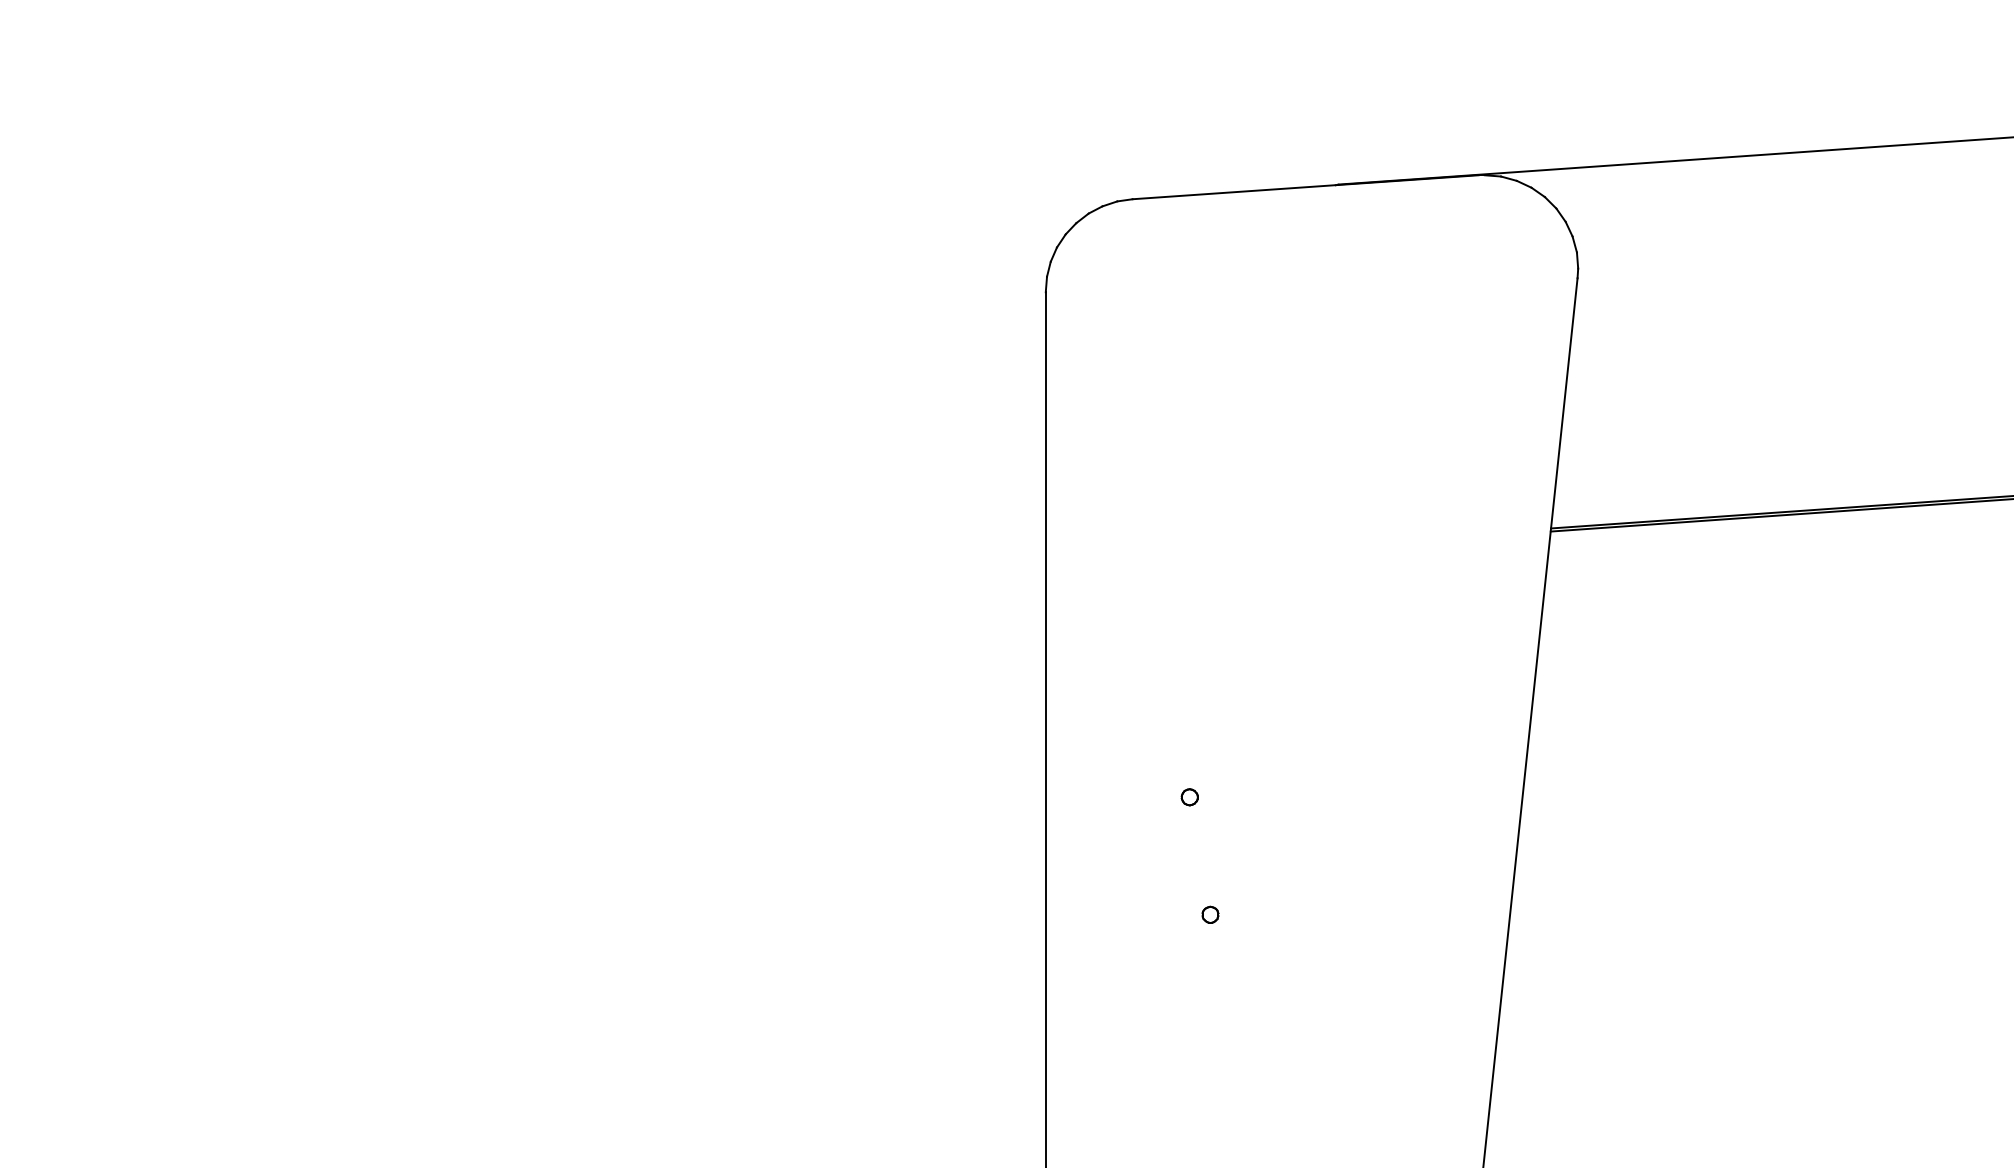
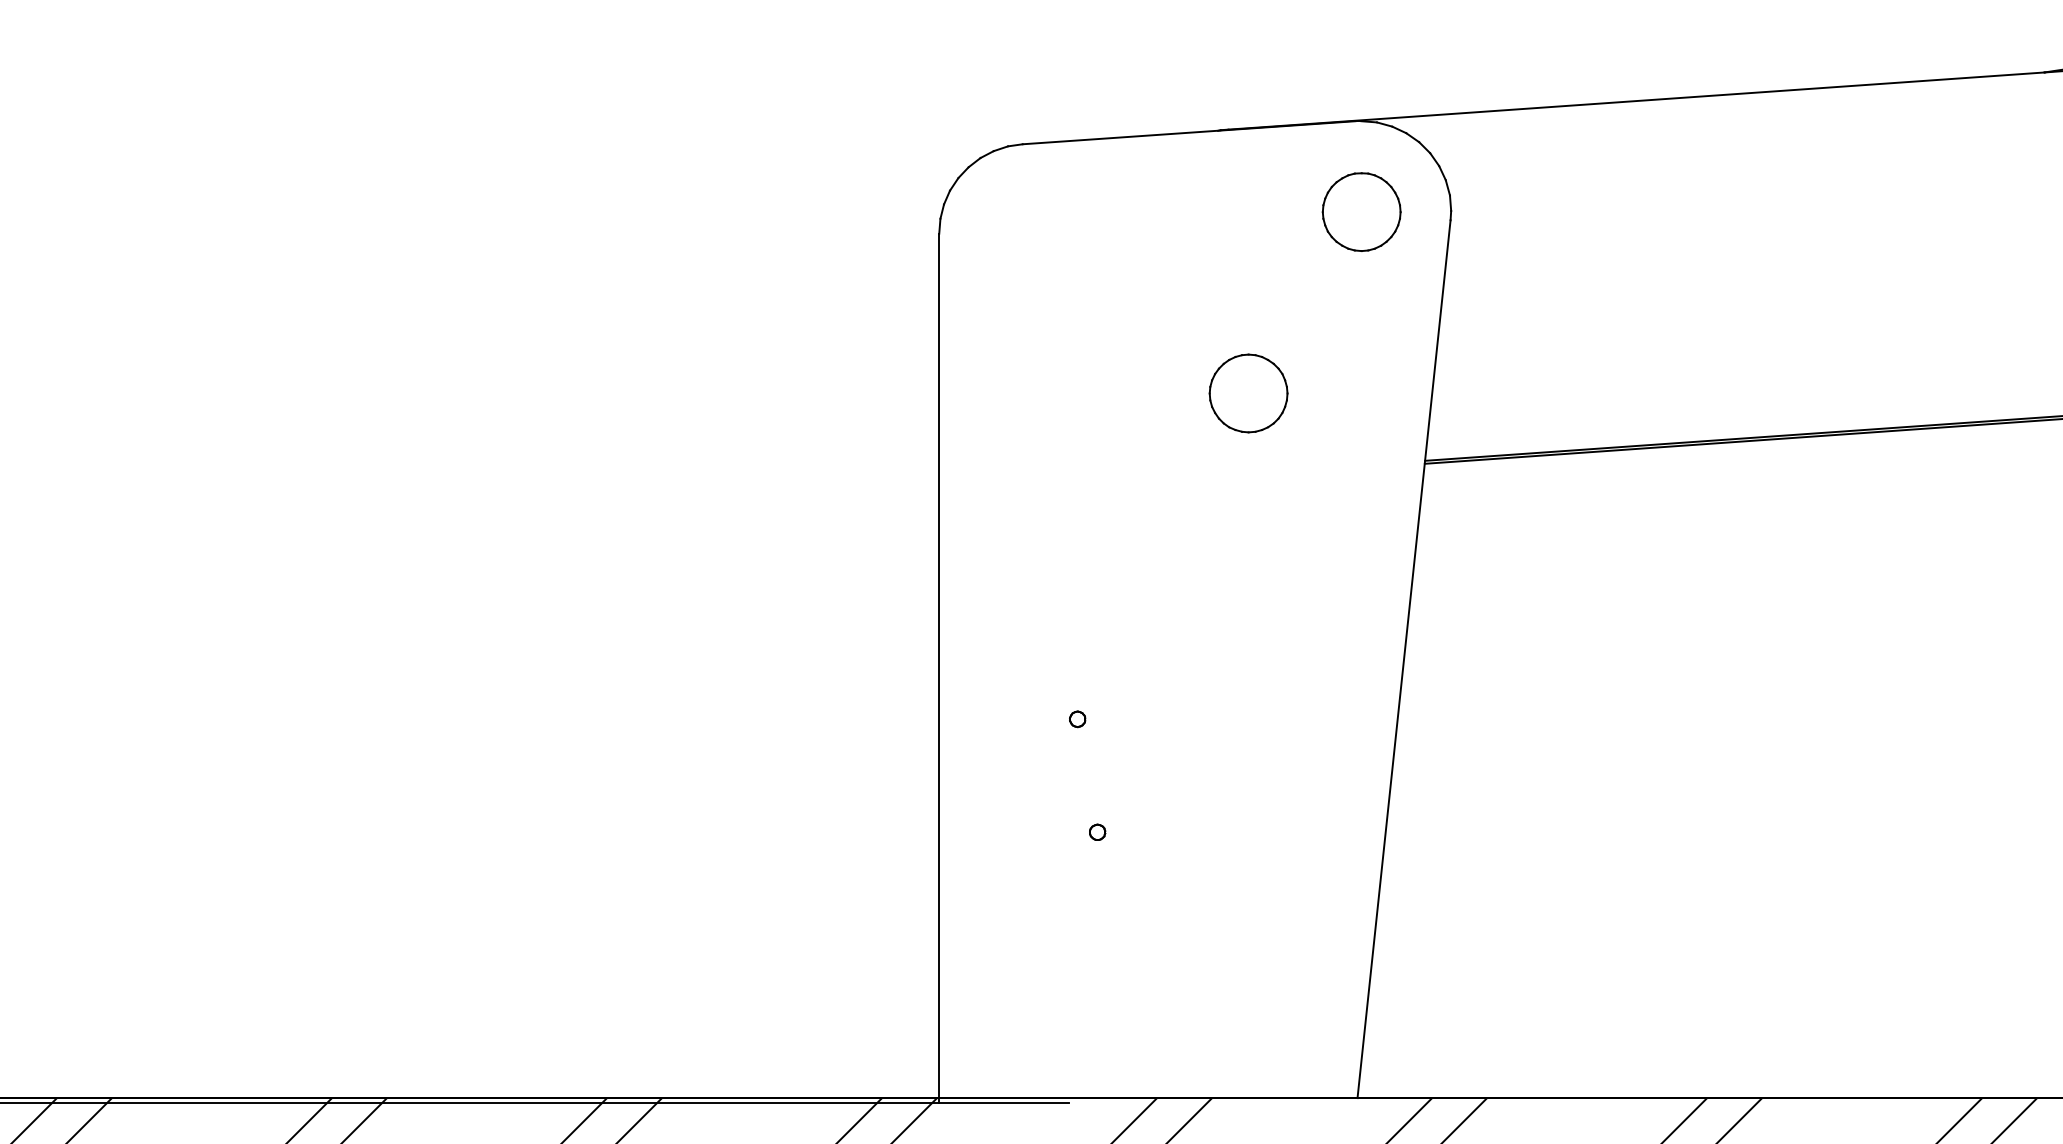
part: (1484, 269) -> (1361, 211), added
part: (1367, 458) -> (1248, 393), added

